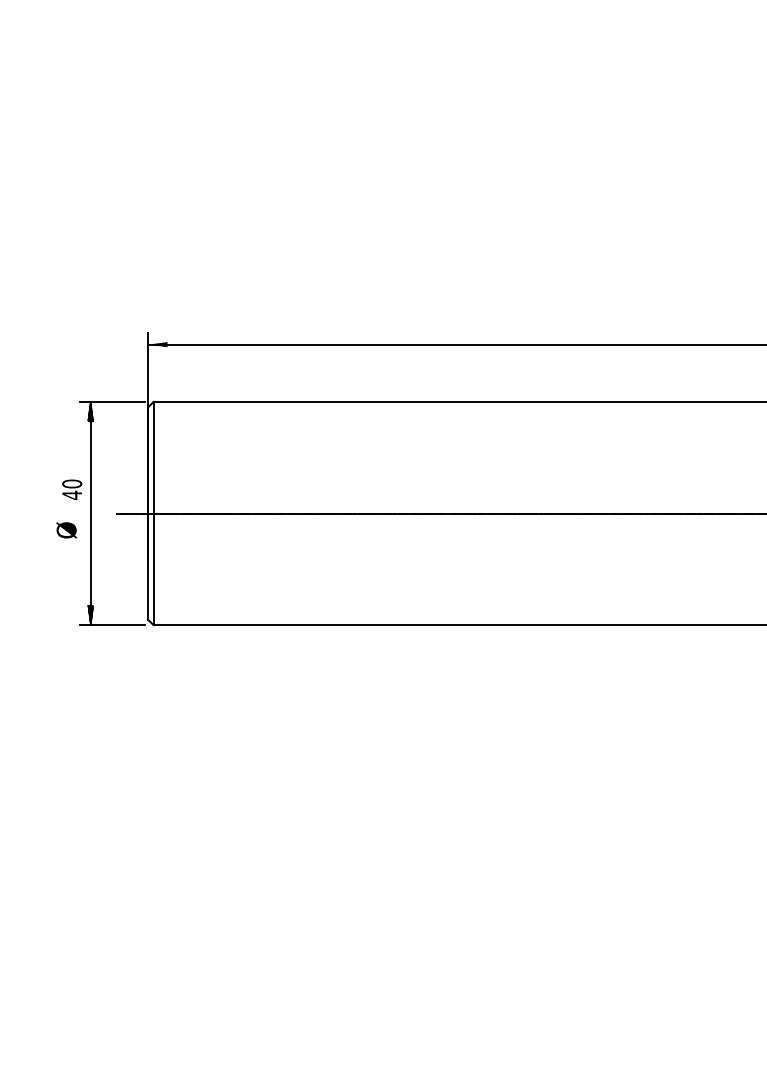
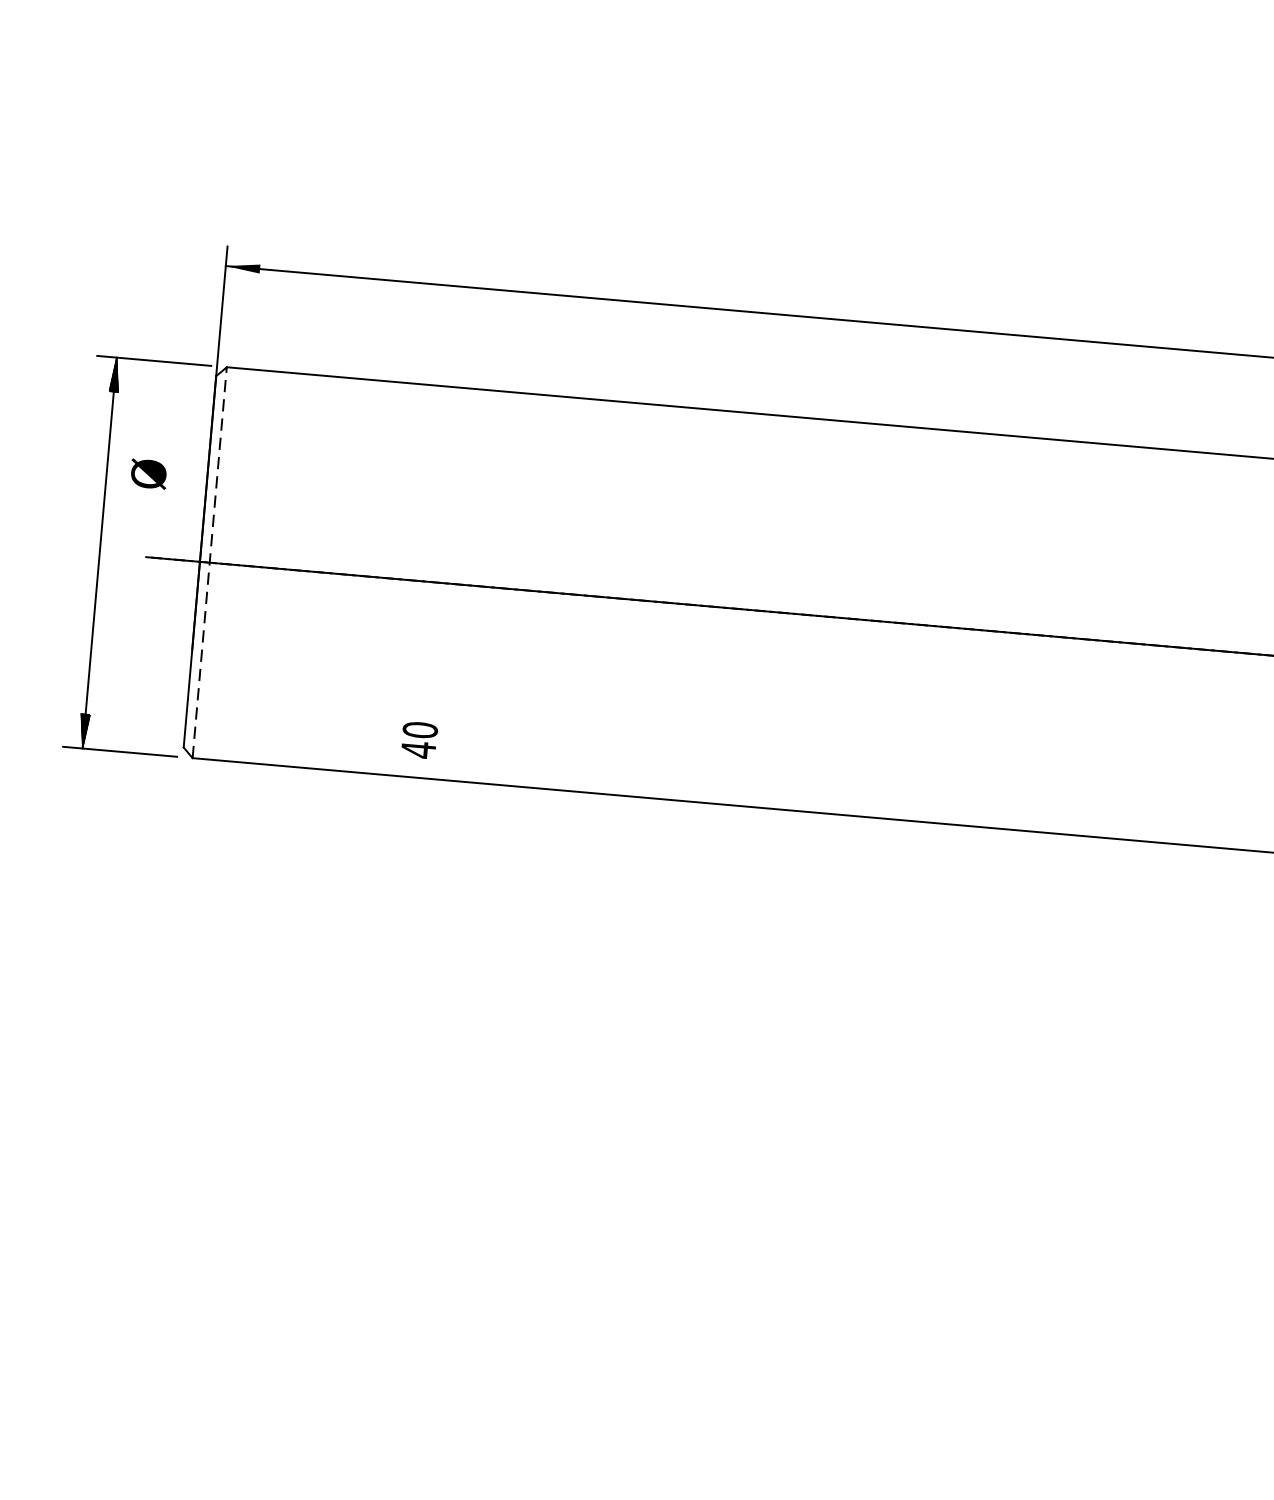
text: (72, 489) -> (419, 739), moved
line: (153, 513) -> (209, 562), solid -> dashed
text: (66, 530) -> (148, 474), moved

